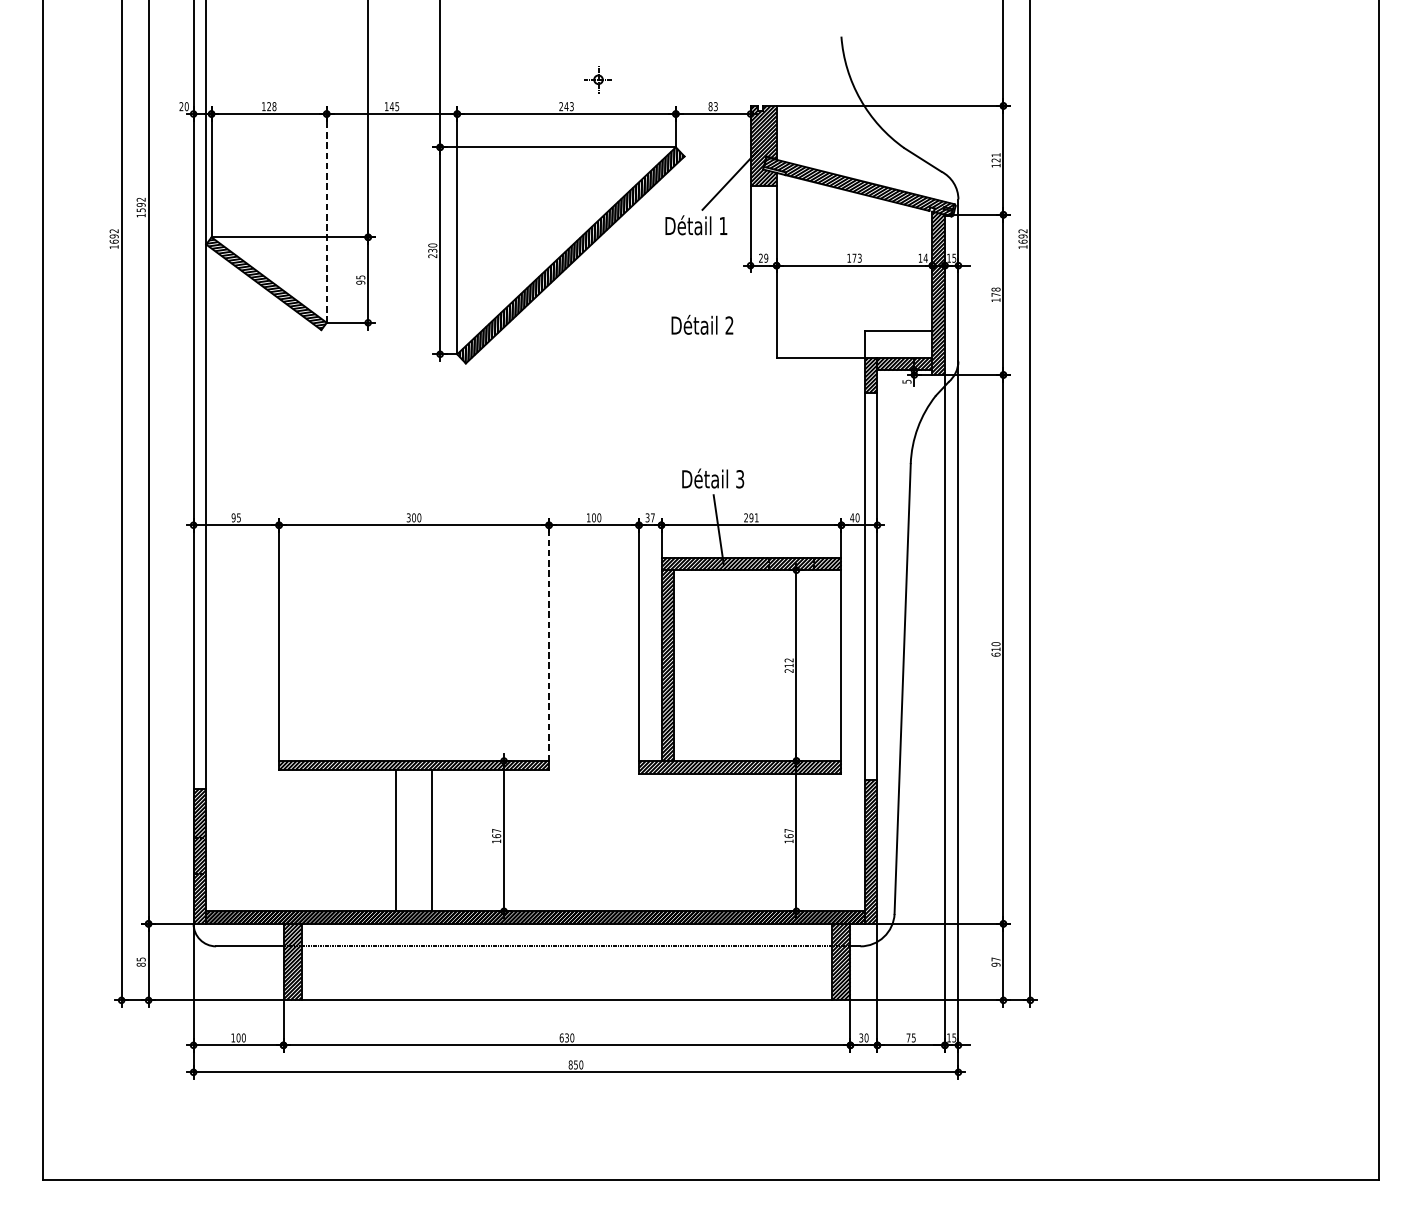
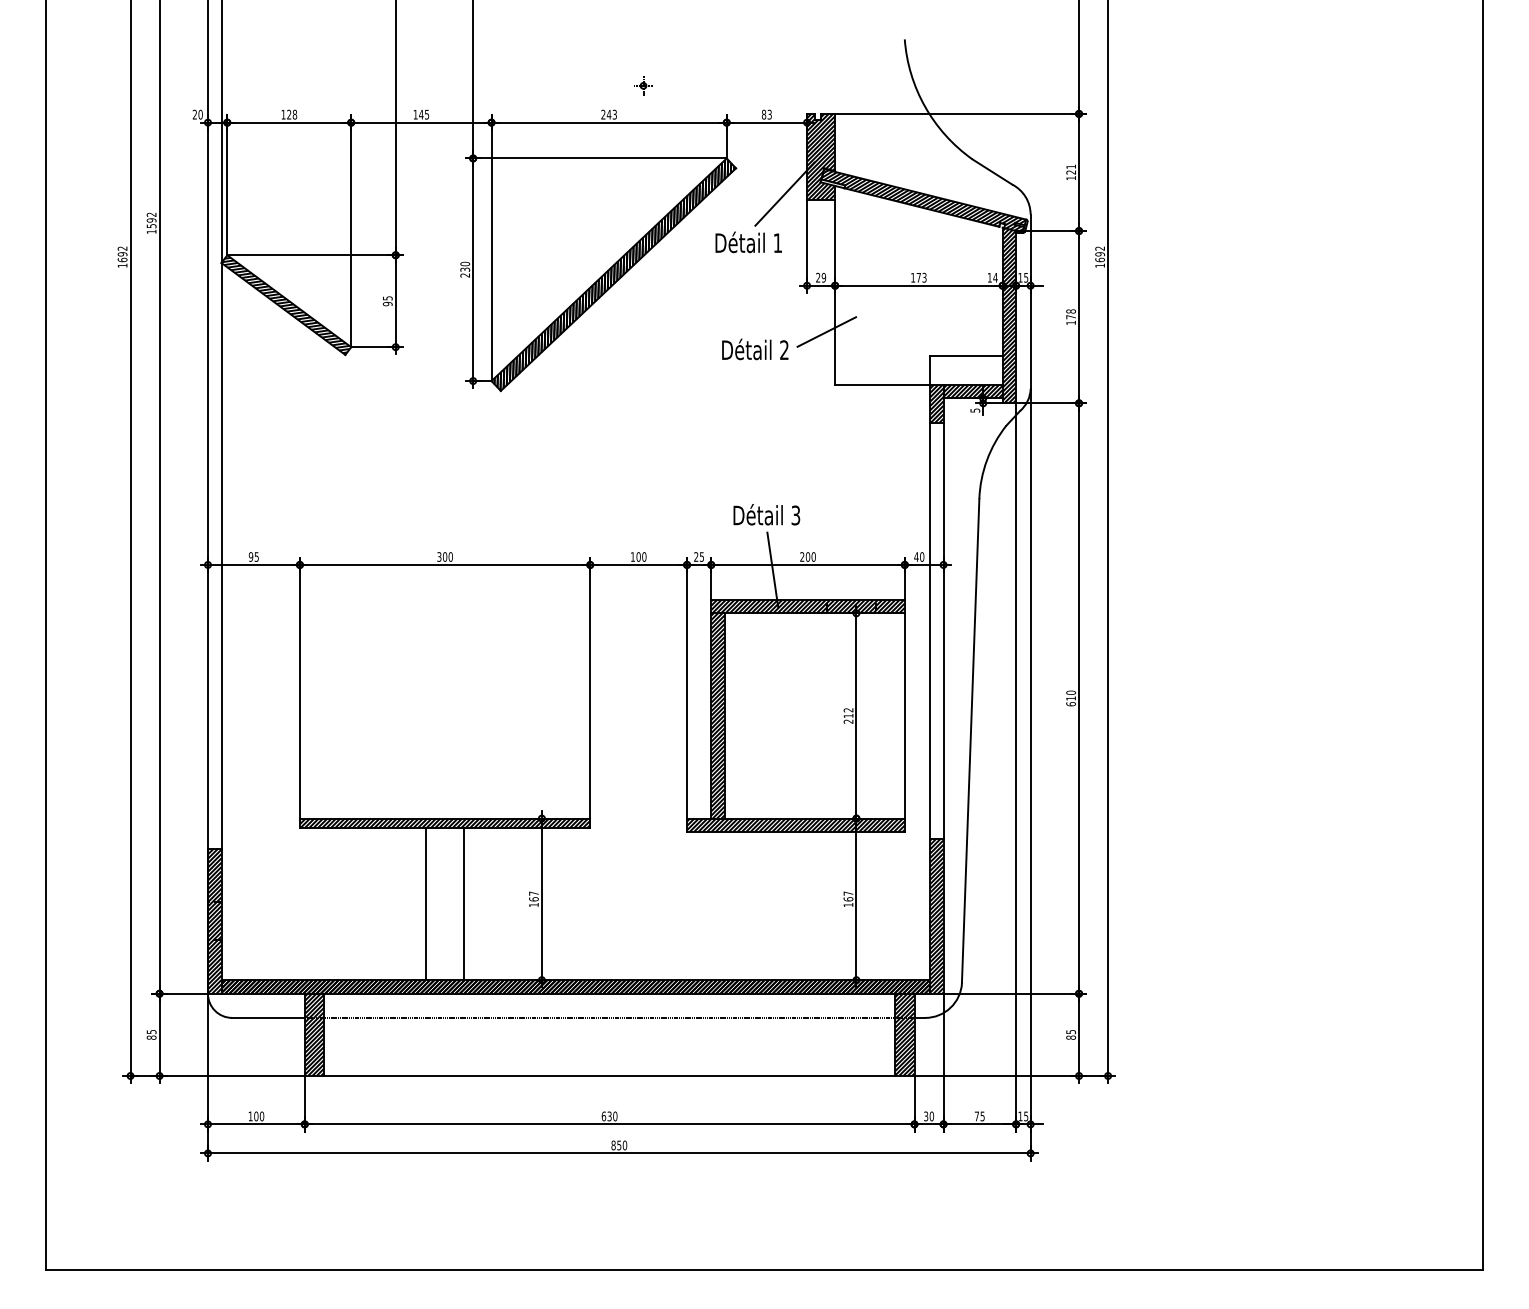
part: (598, 79) -> (643, 85), size x0.62
line: (327, 218) -> (351, 234), dashed -> solid
line: (768, 308) -> (826, 331), added
text: (649, 517) -> (698, 556), 37 -> 25
text: (753, 517) -> (810, 556), 291 -> 200
line: (549, 642) -> (590, 691), dashed -> solid
text: (996, 961) -> (1071, 1034), 97 -> 85

